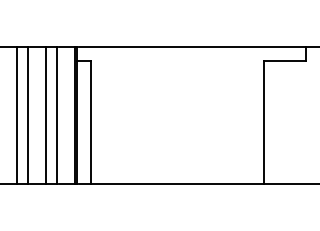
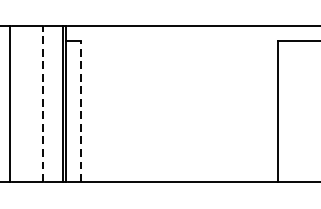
line: (45, 115) -> (30, 103), removed
line: (56, 115) -> (42, 103), solid -> dashed
line: (90, 122) -> (81, 111), solid -> dashed

